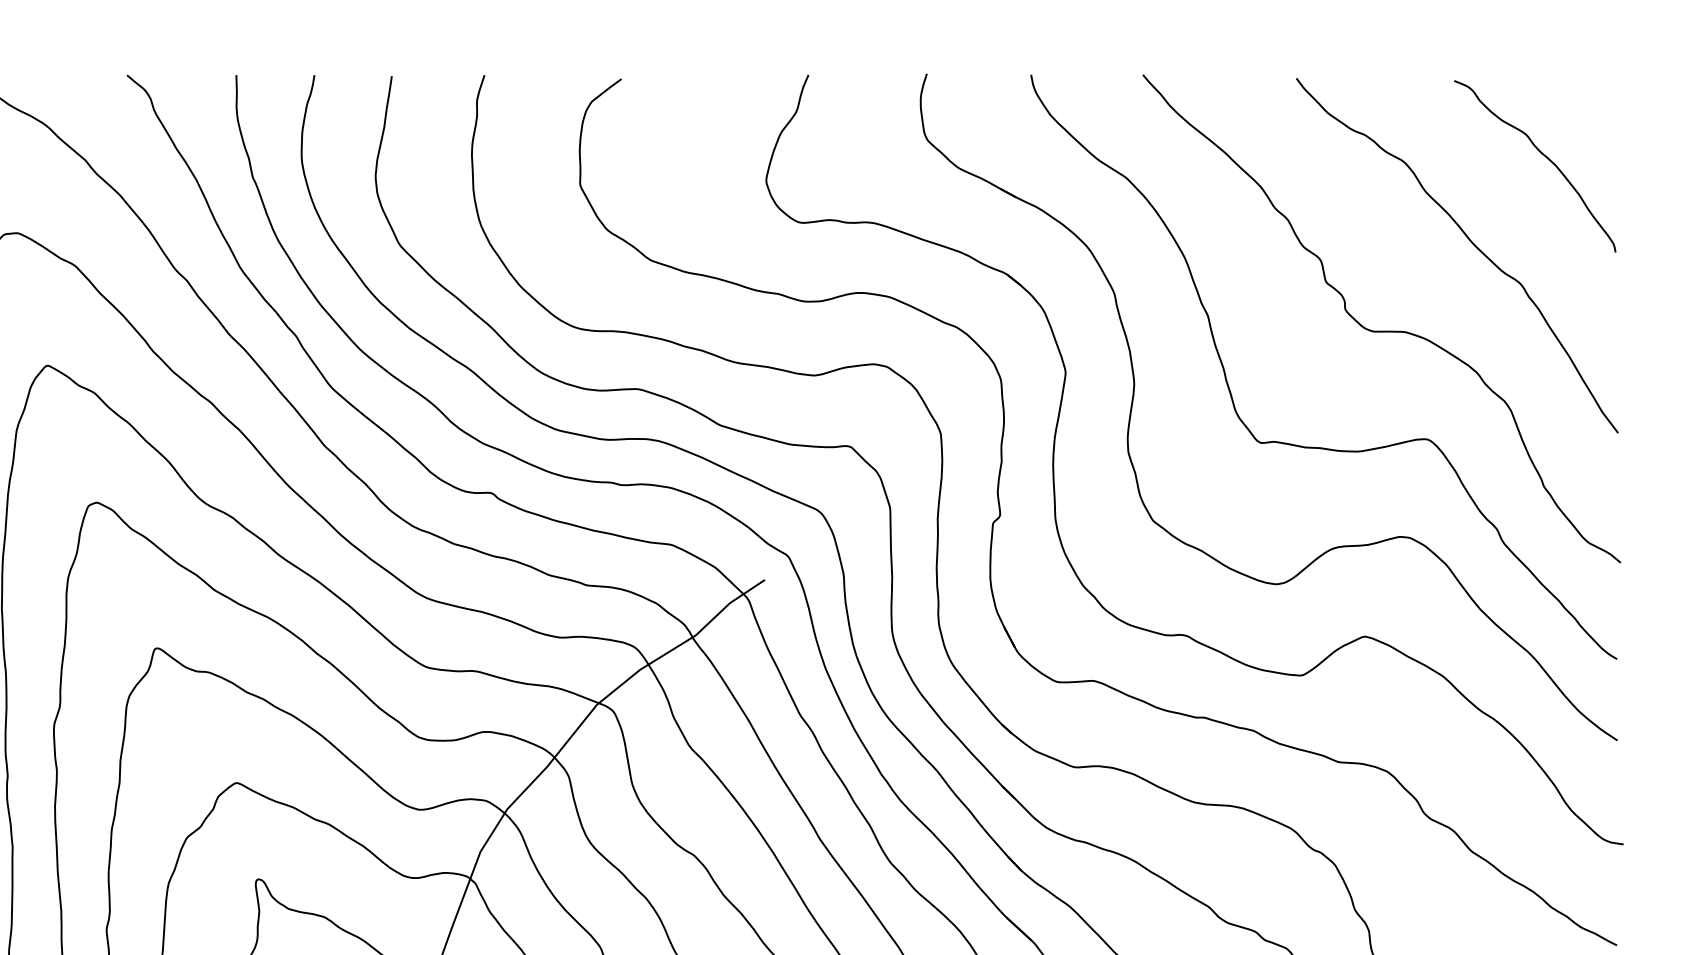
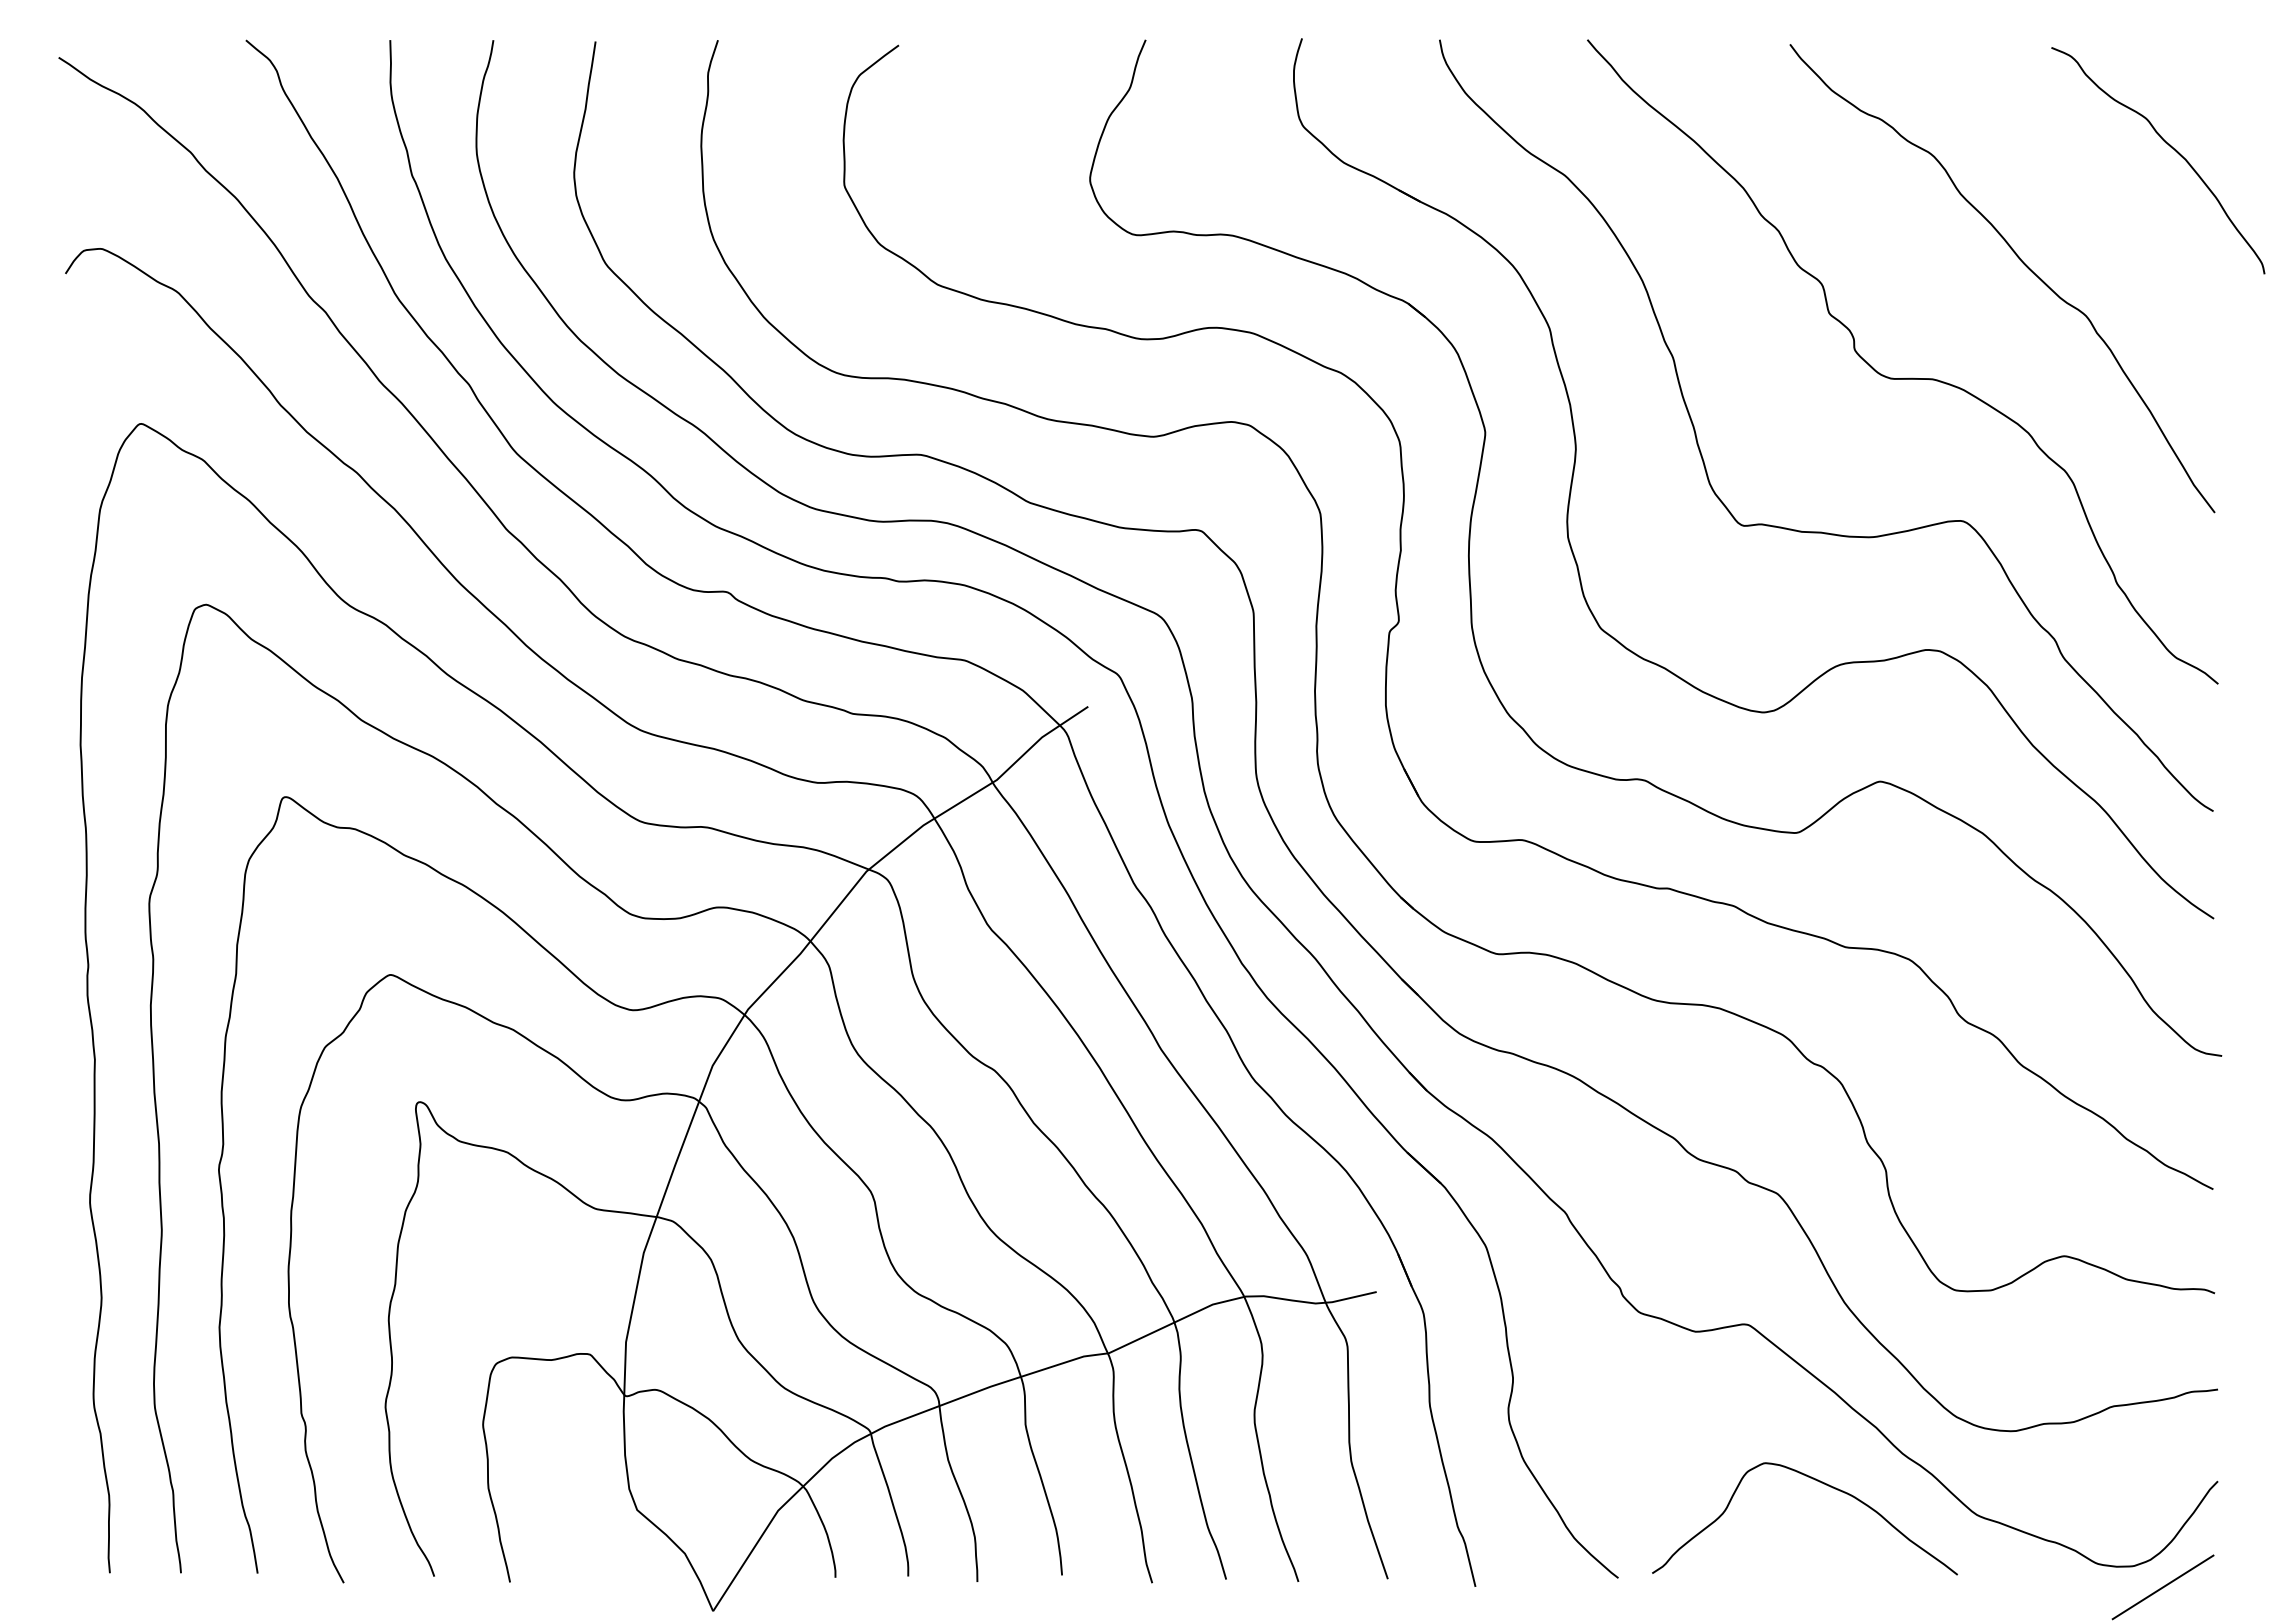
curve: (1544, 156) -> (2170, 147), moved

